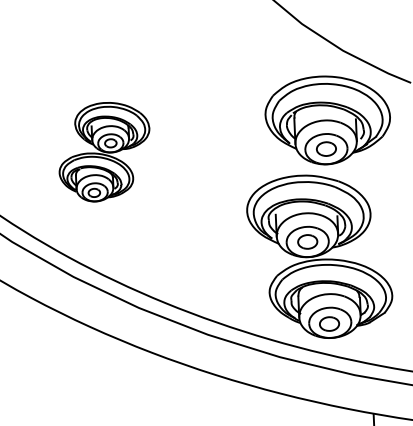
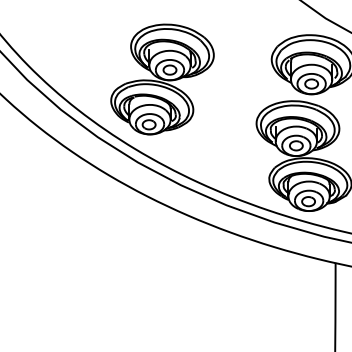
part: (104, 152) -> (162, 79), size x1.67

